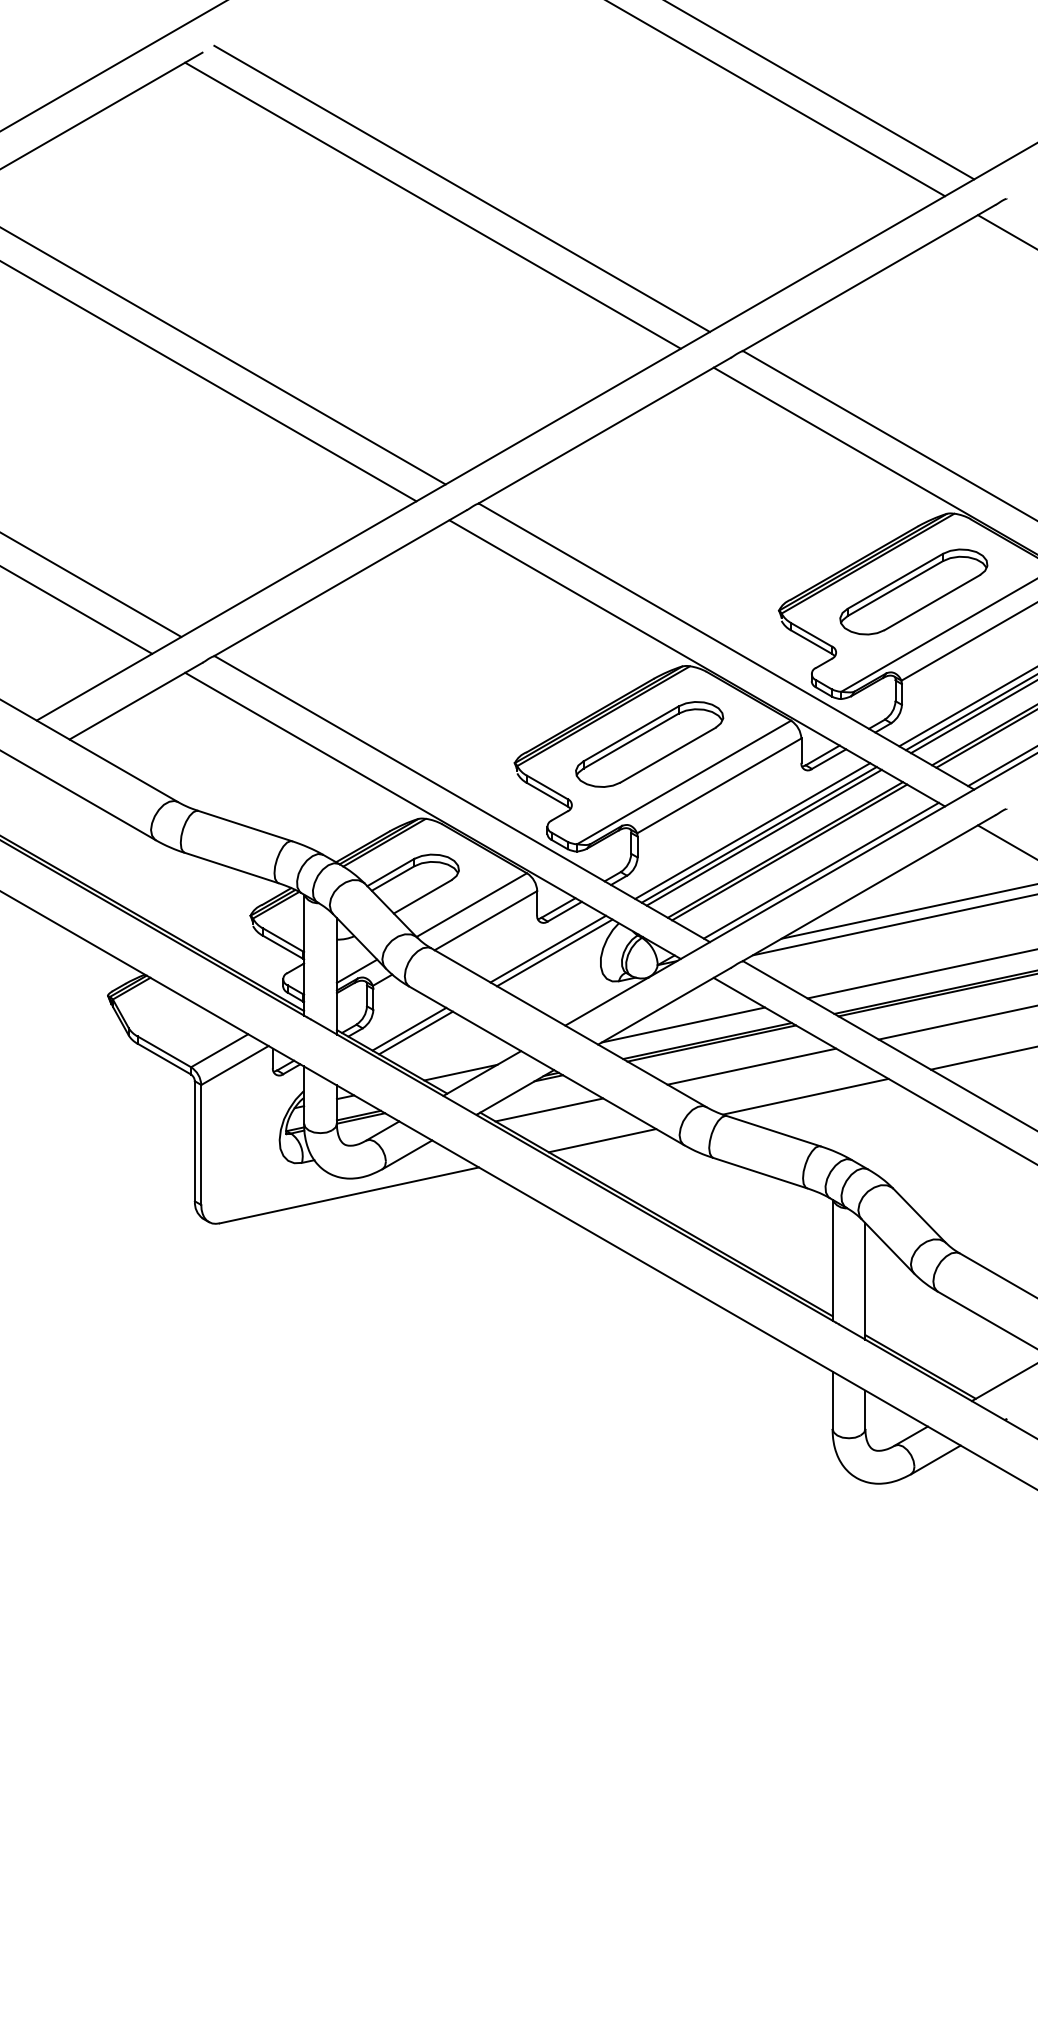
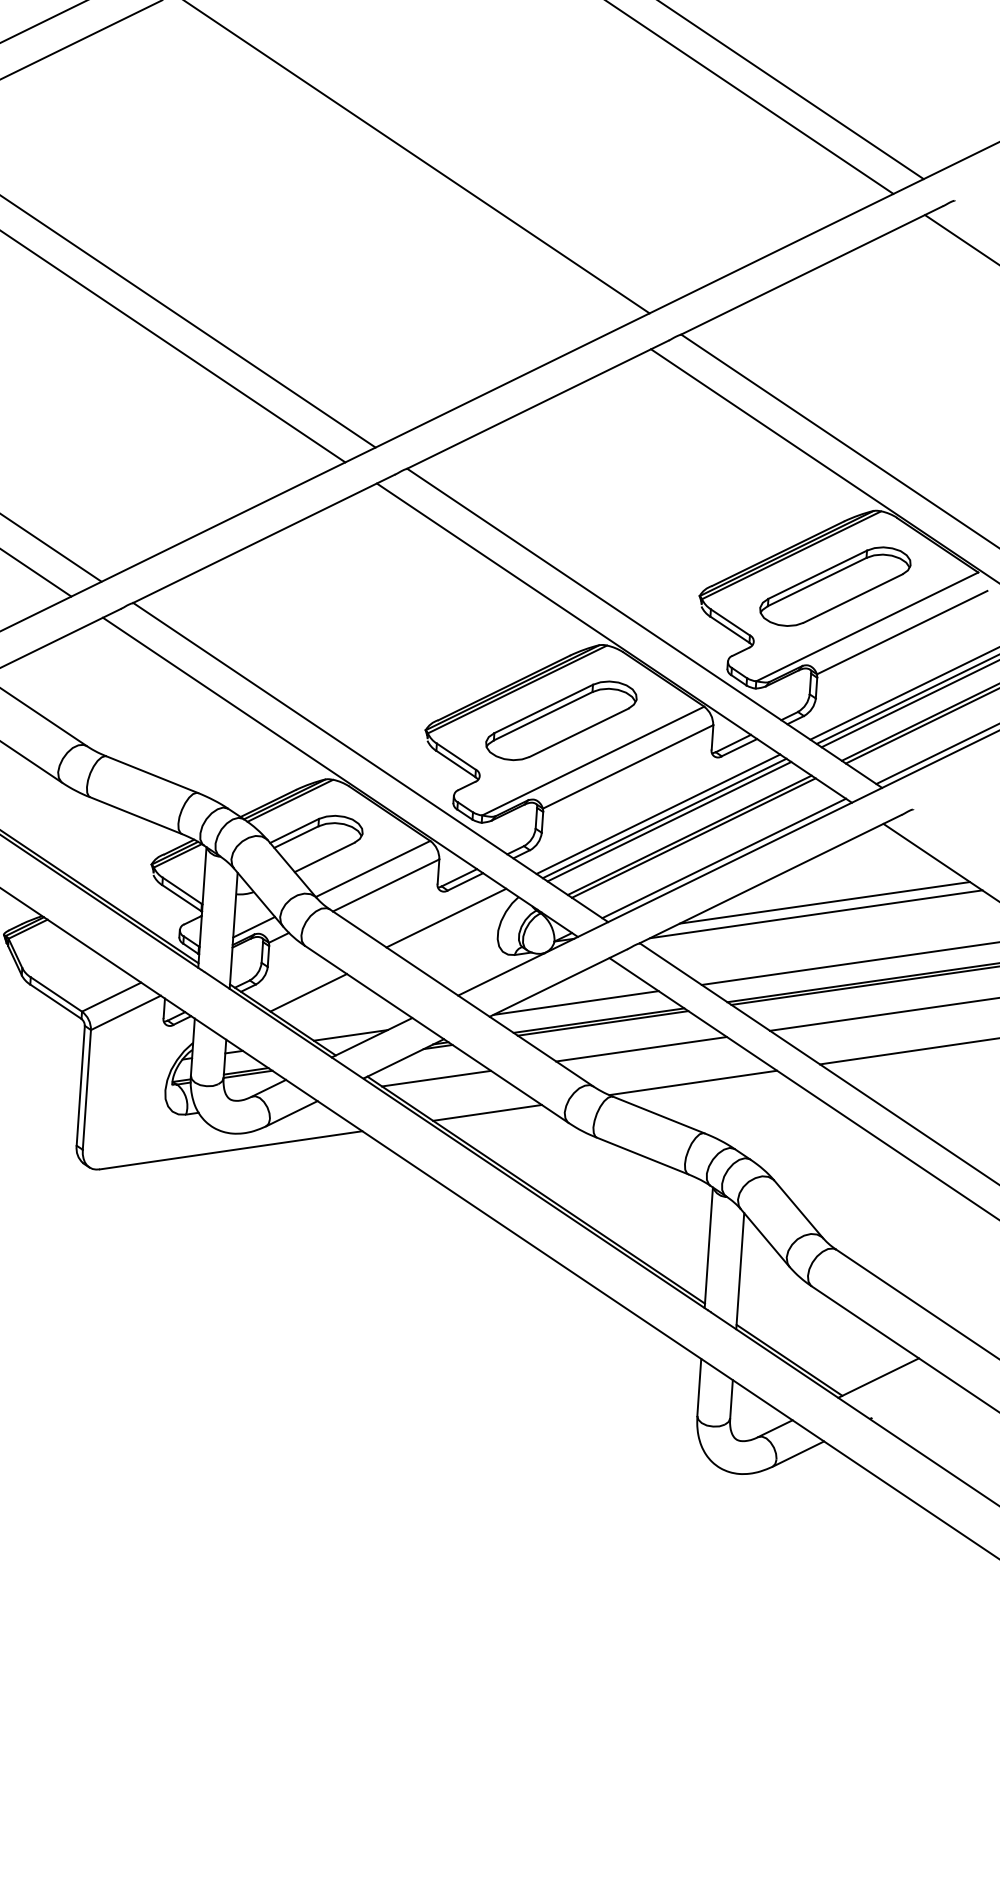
line: (432, 205) -> (381, 168), removed
line: (554, 952) -> (452, 921), removed
line: (409, 1028) -> (302, 987), removed

